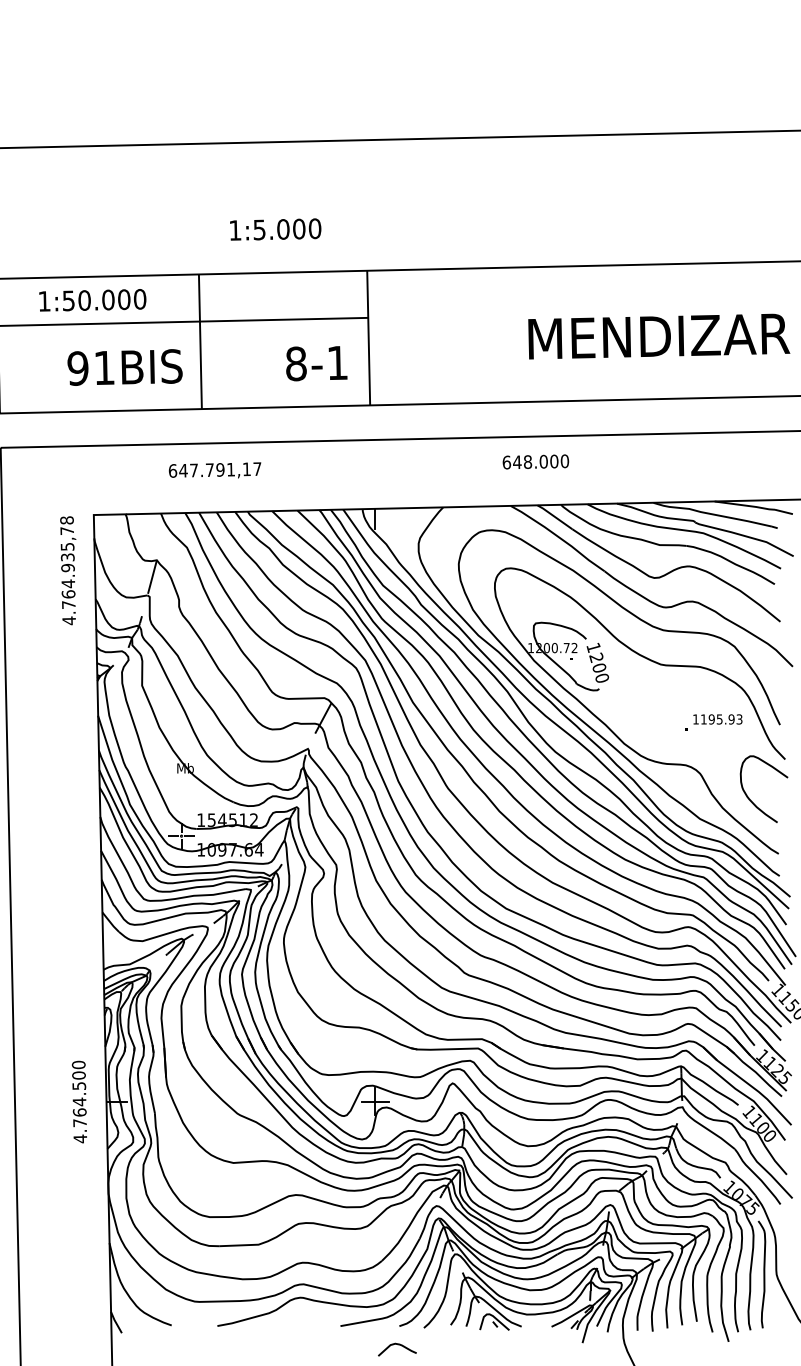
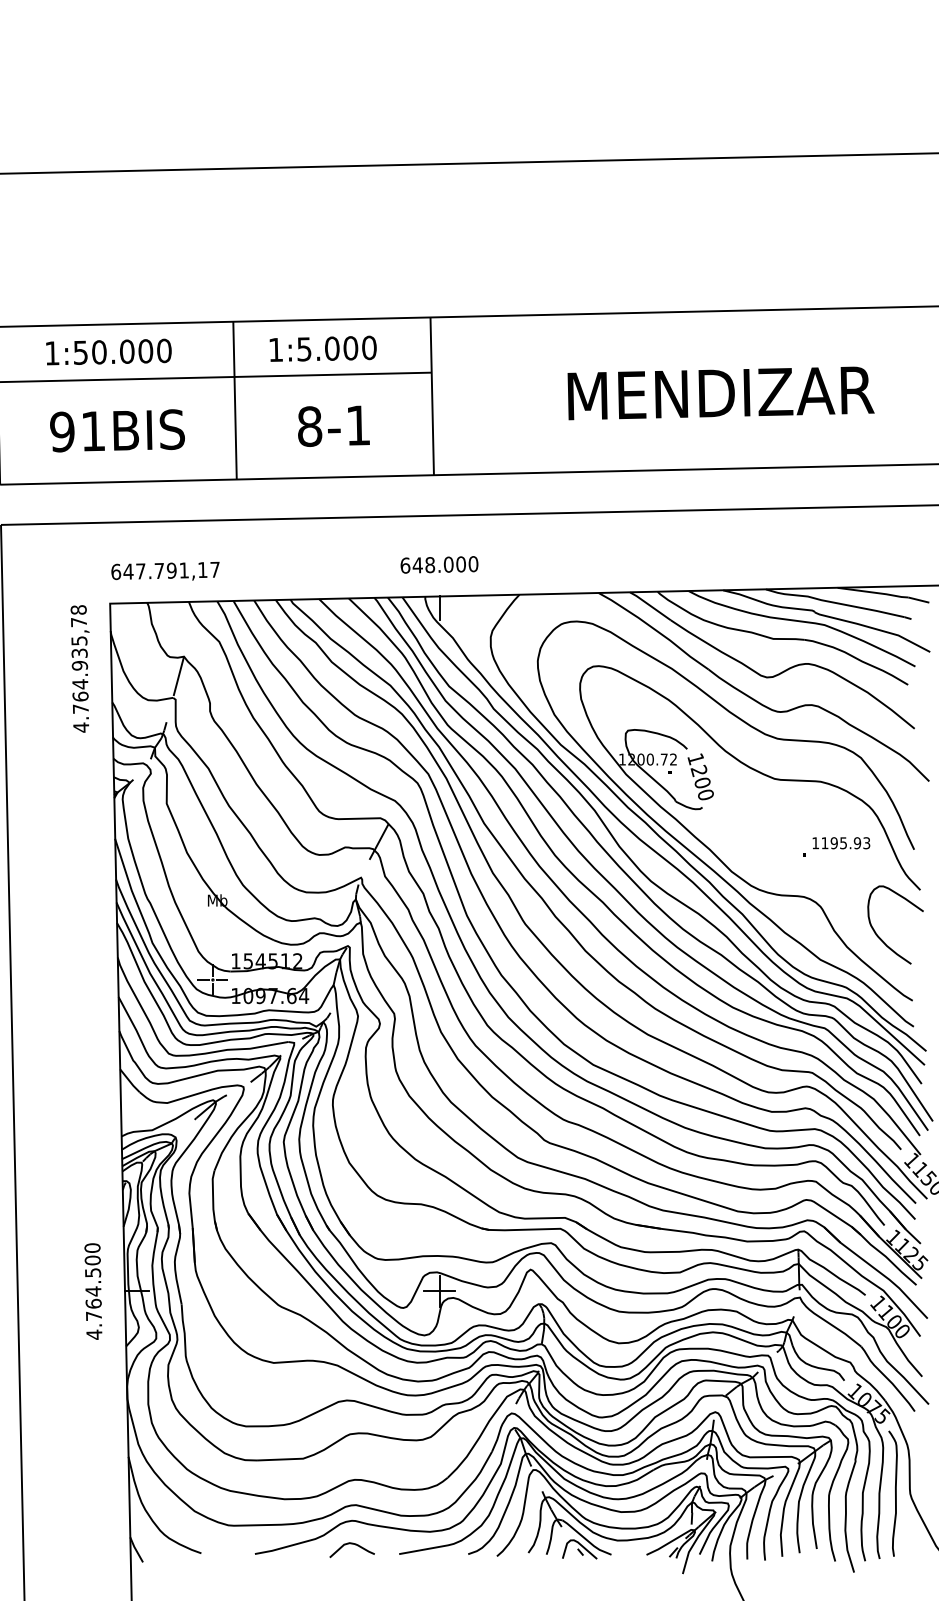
text: (275, 229) -> (323, 348), moved
text: (659, 336) -> (721, 393), moved
text: (316, 363) -> (333, 426), moved
text: (124, 367) -> (116, 430), moved
text: (535, 461) -> (439, 564), moved
text: (215, 470) -> (166, 571), moved
curve: (397, 1345) -> (352, 1545), moved

